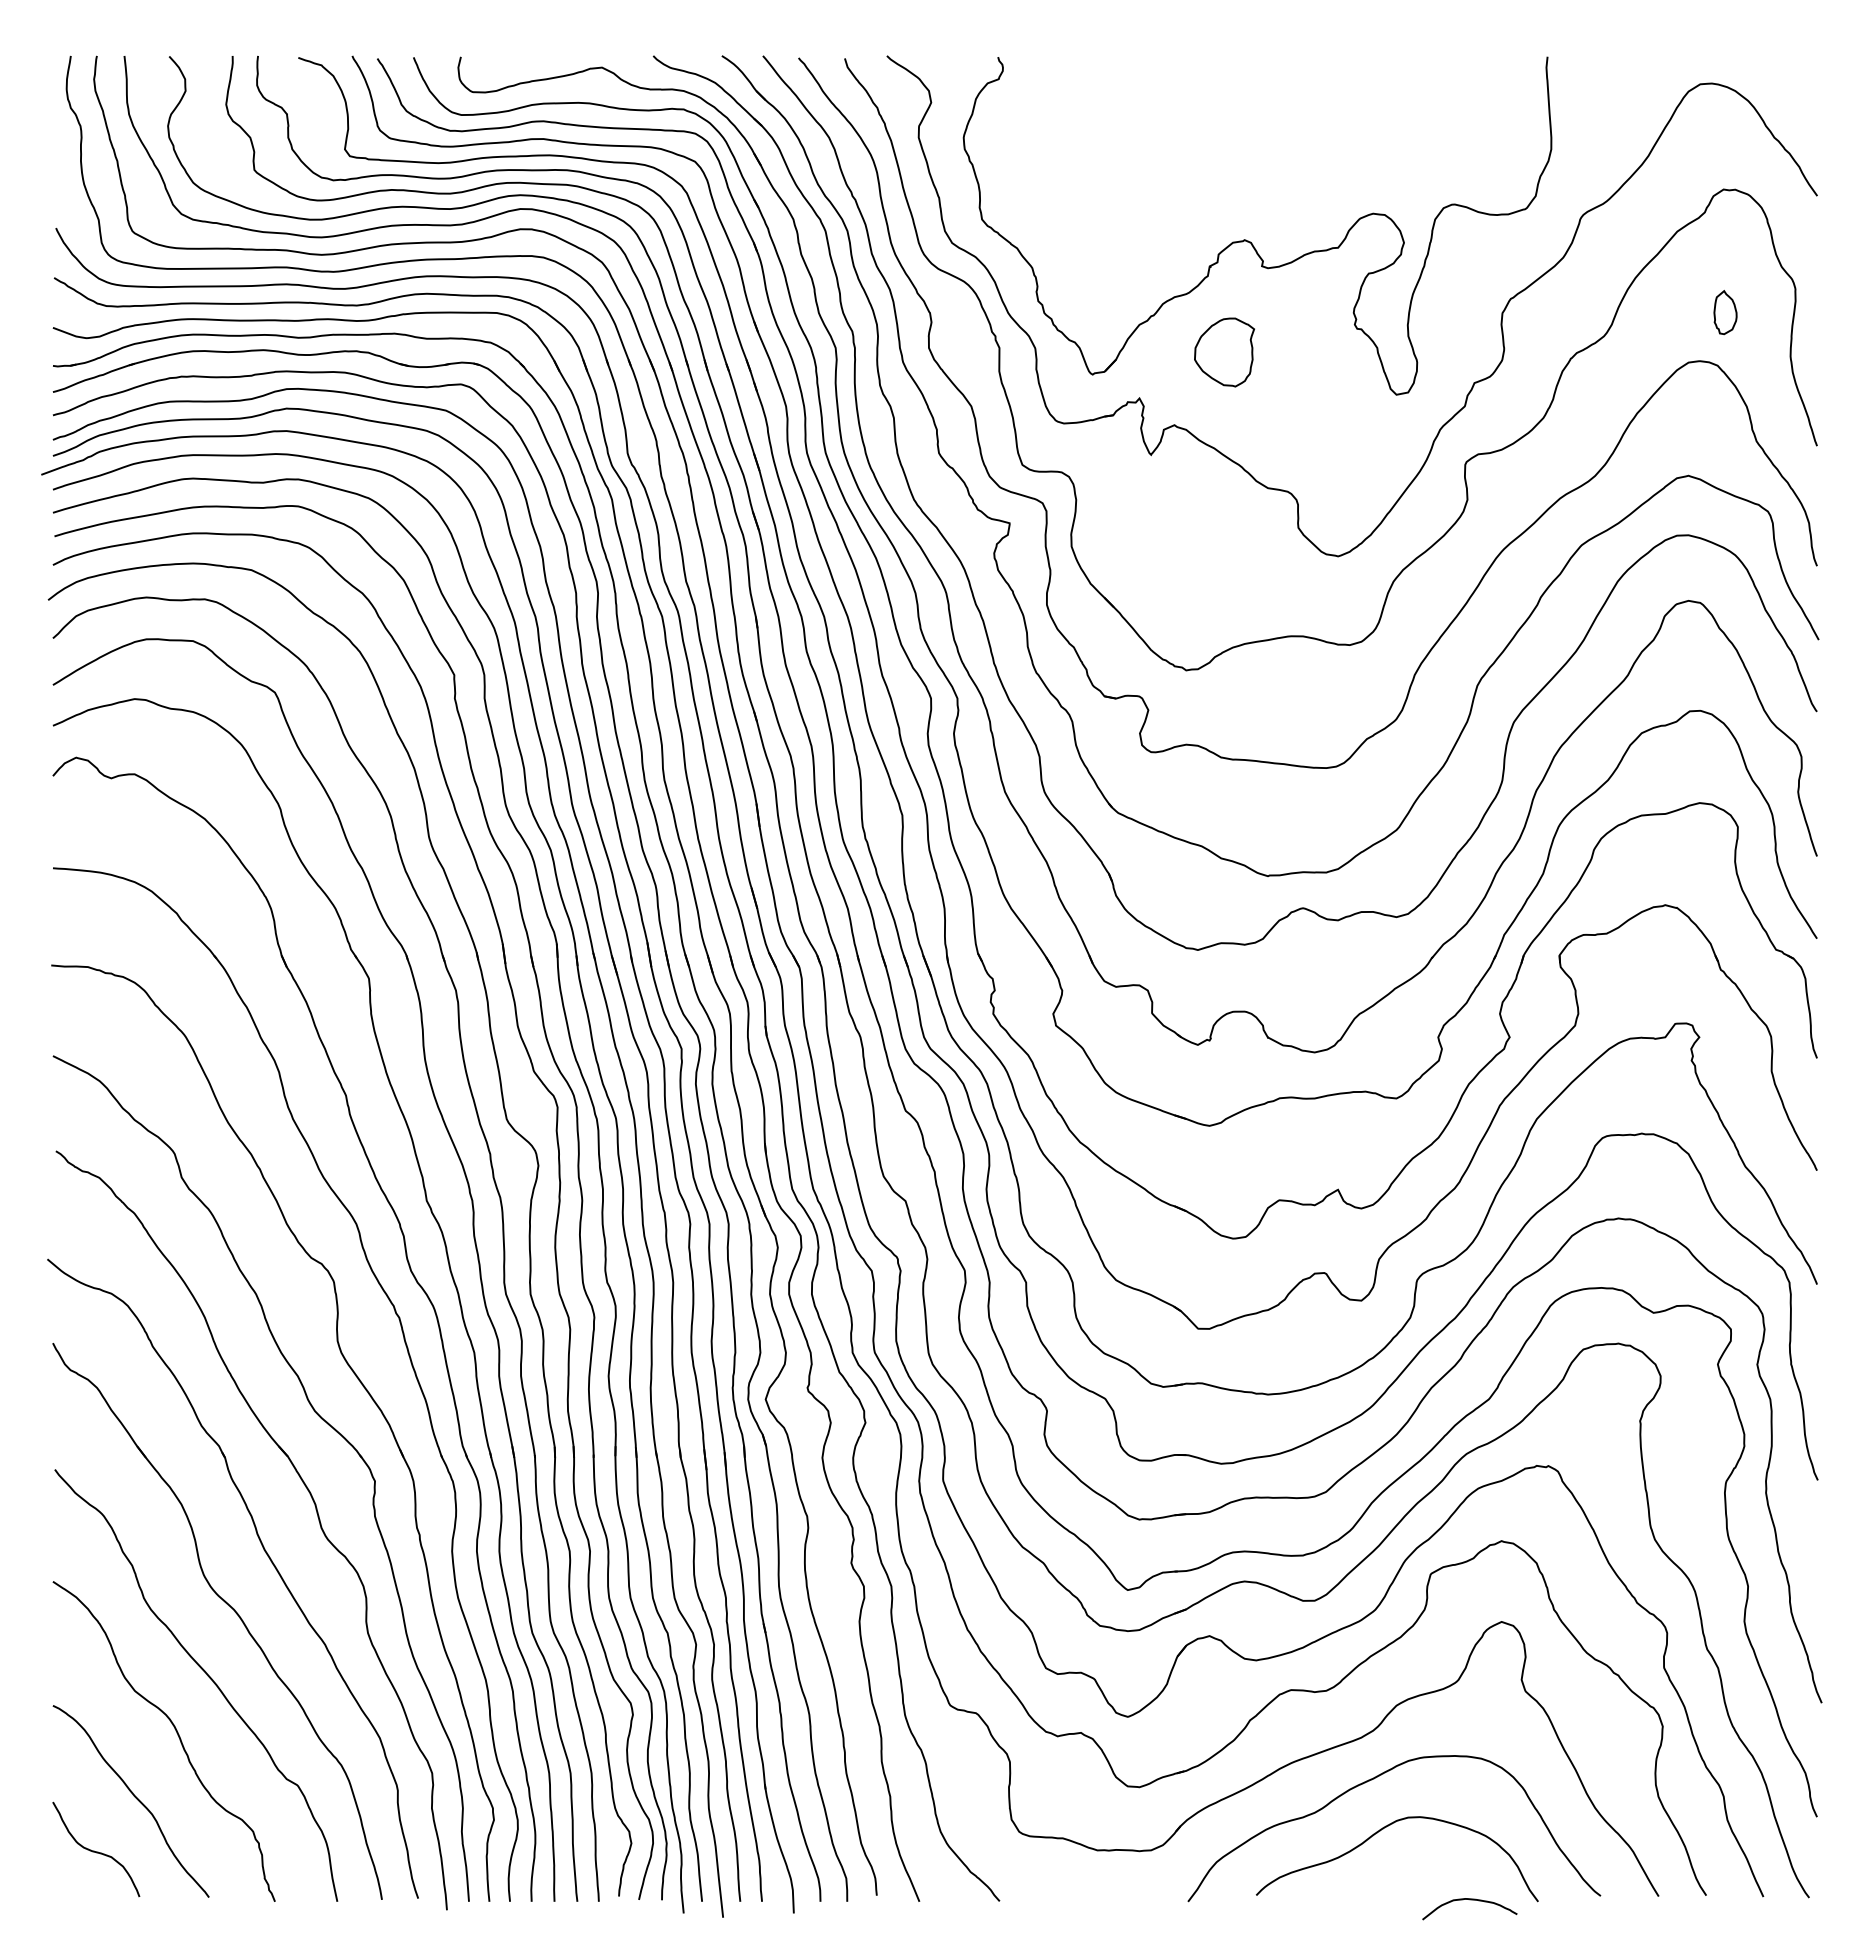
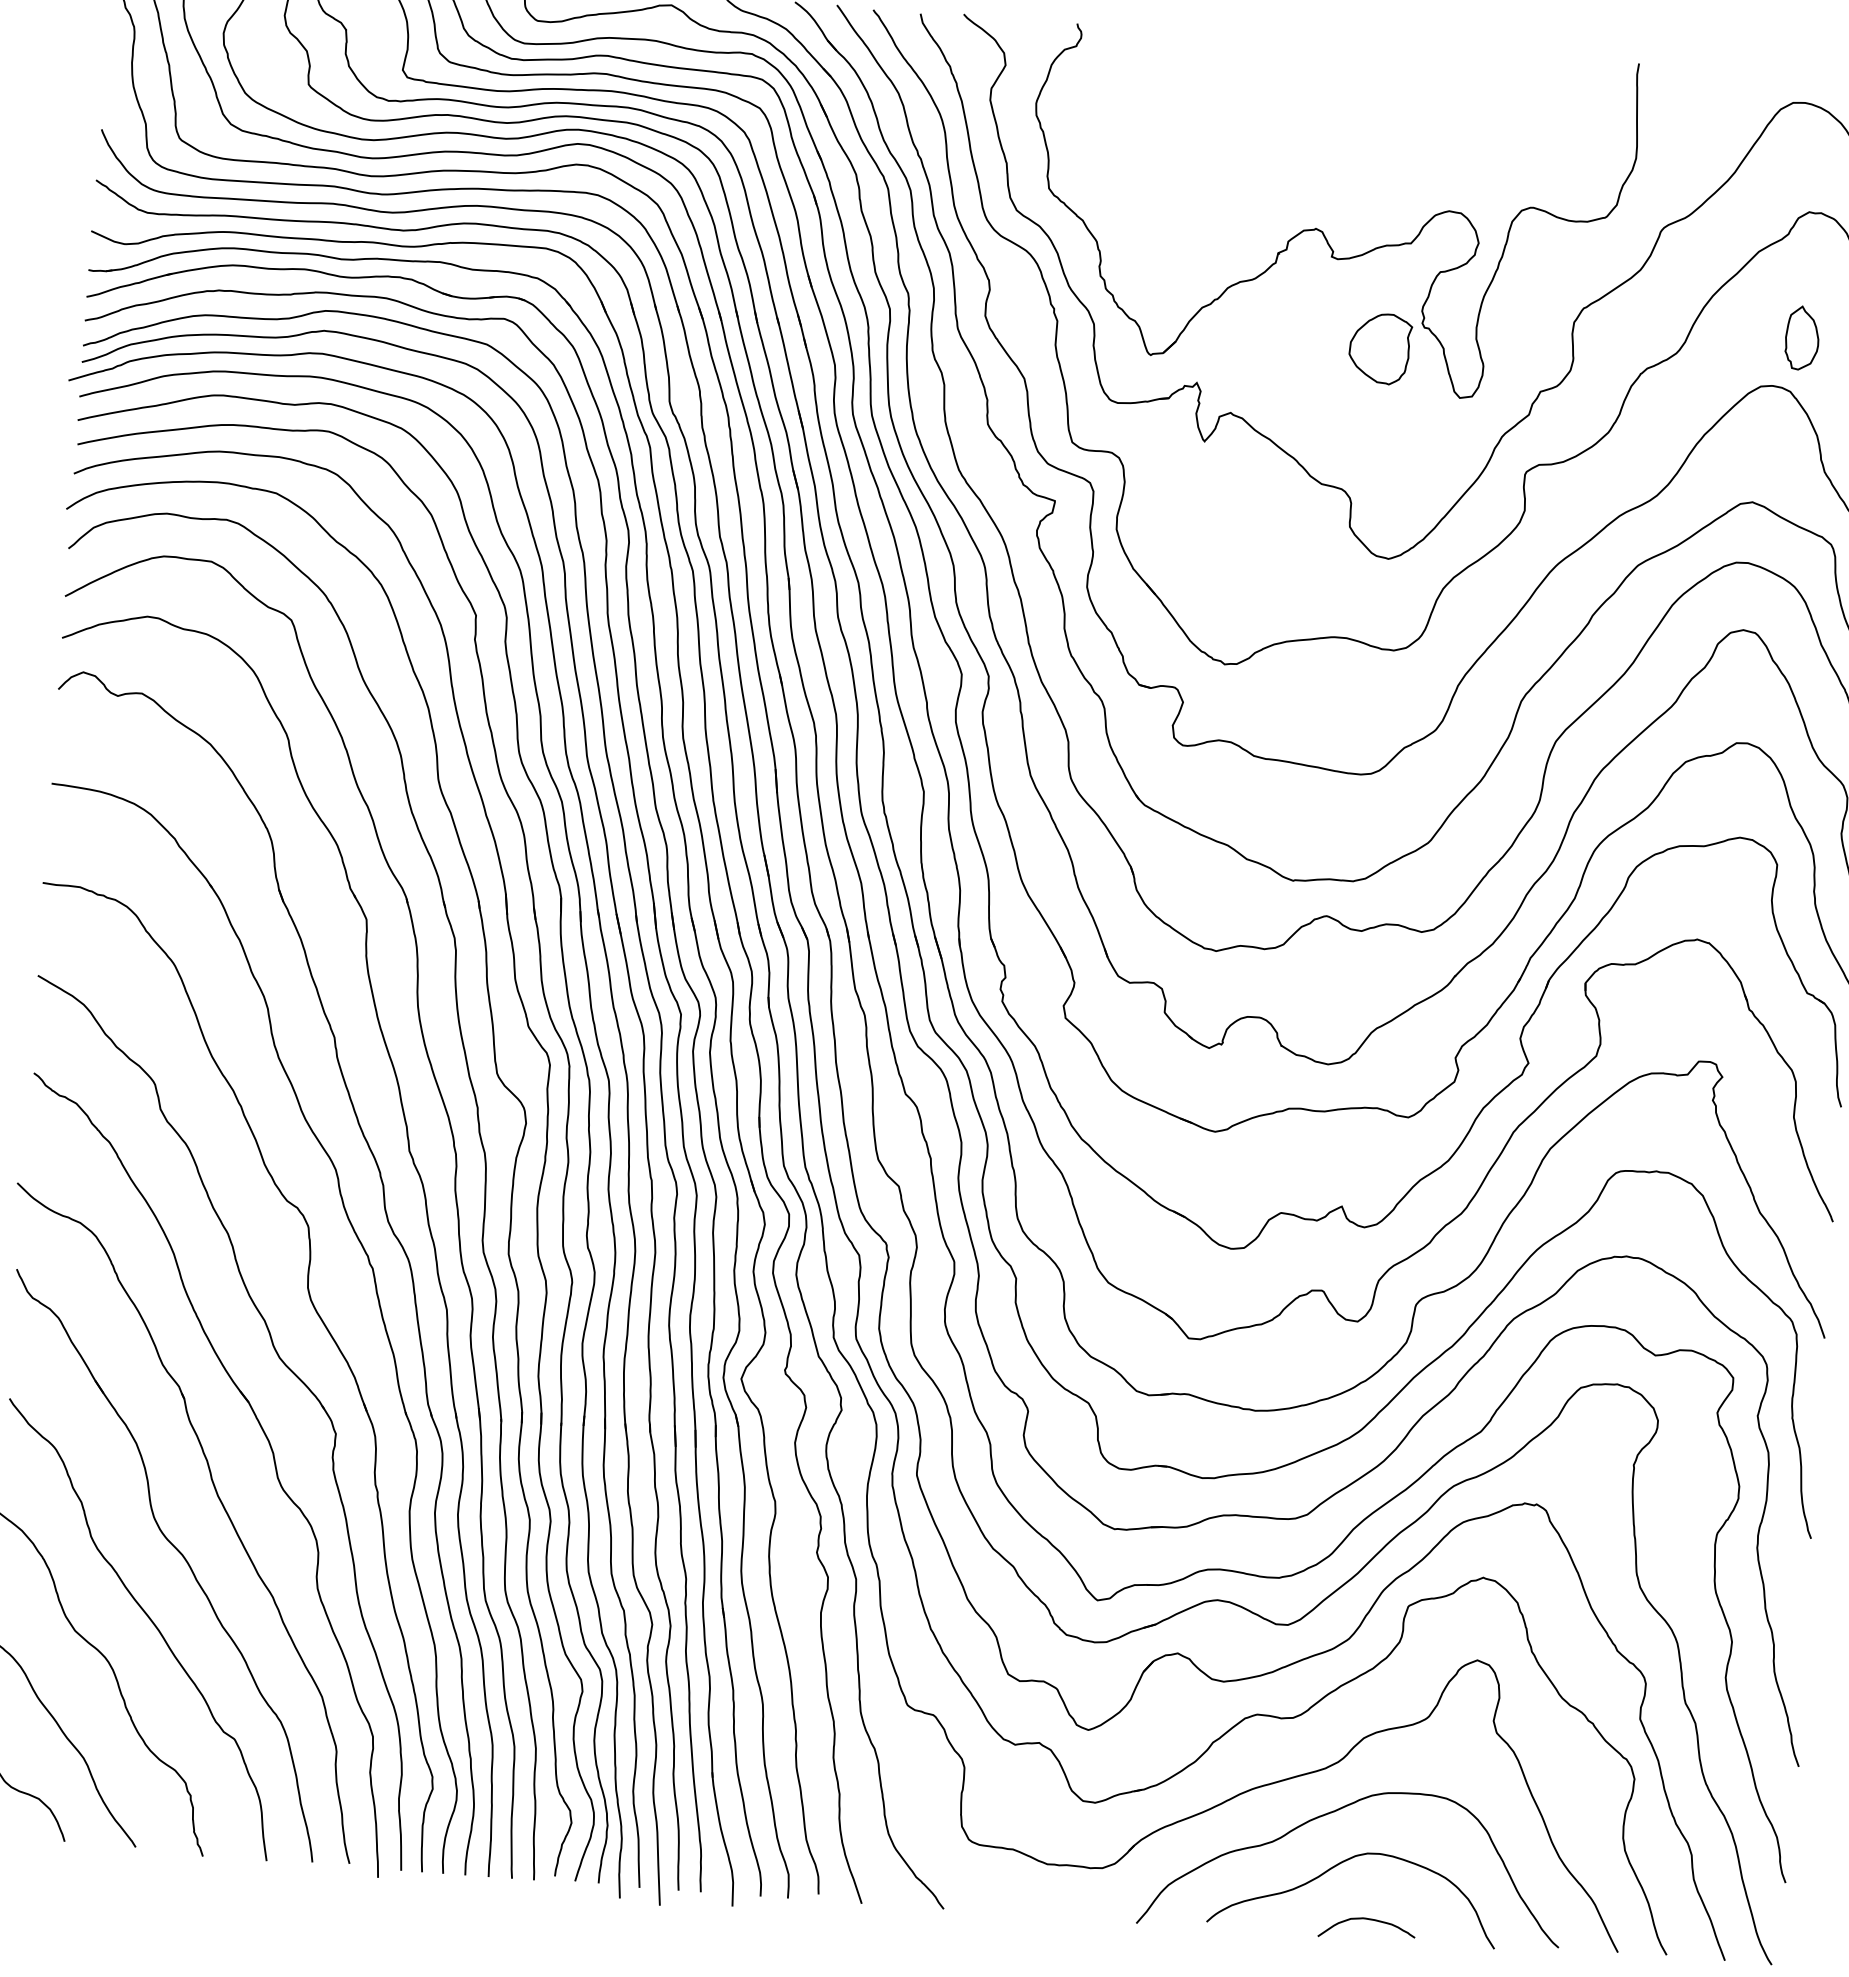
part: (1725, 312) -> (1802, 338), size x1.43
part: (1224, 352) -> (1380, 348), moved
curve: (1469, 1900) -> (1367, 1920), moved

